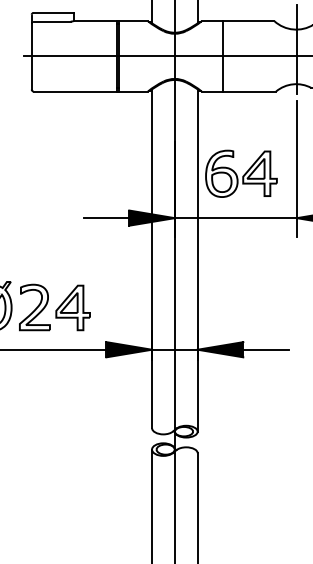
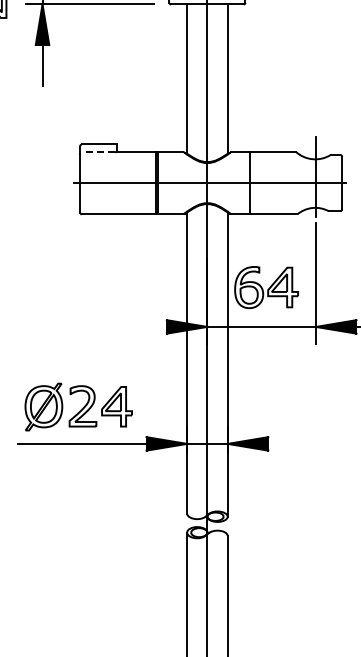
line: (51, 21) -> (97, 152), solid -> dashed
line: (106, 217) -> (146, 326), removed
line: (266, 349) -> (288, 443), removed

